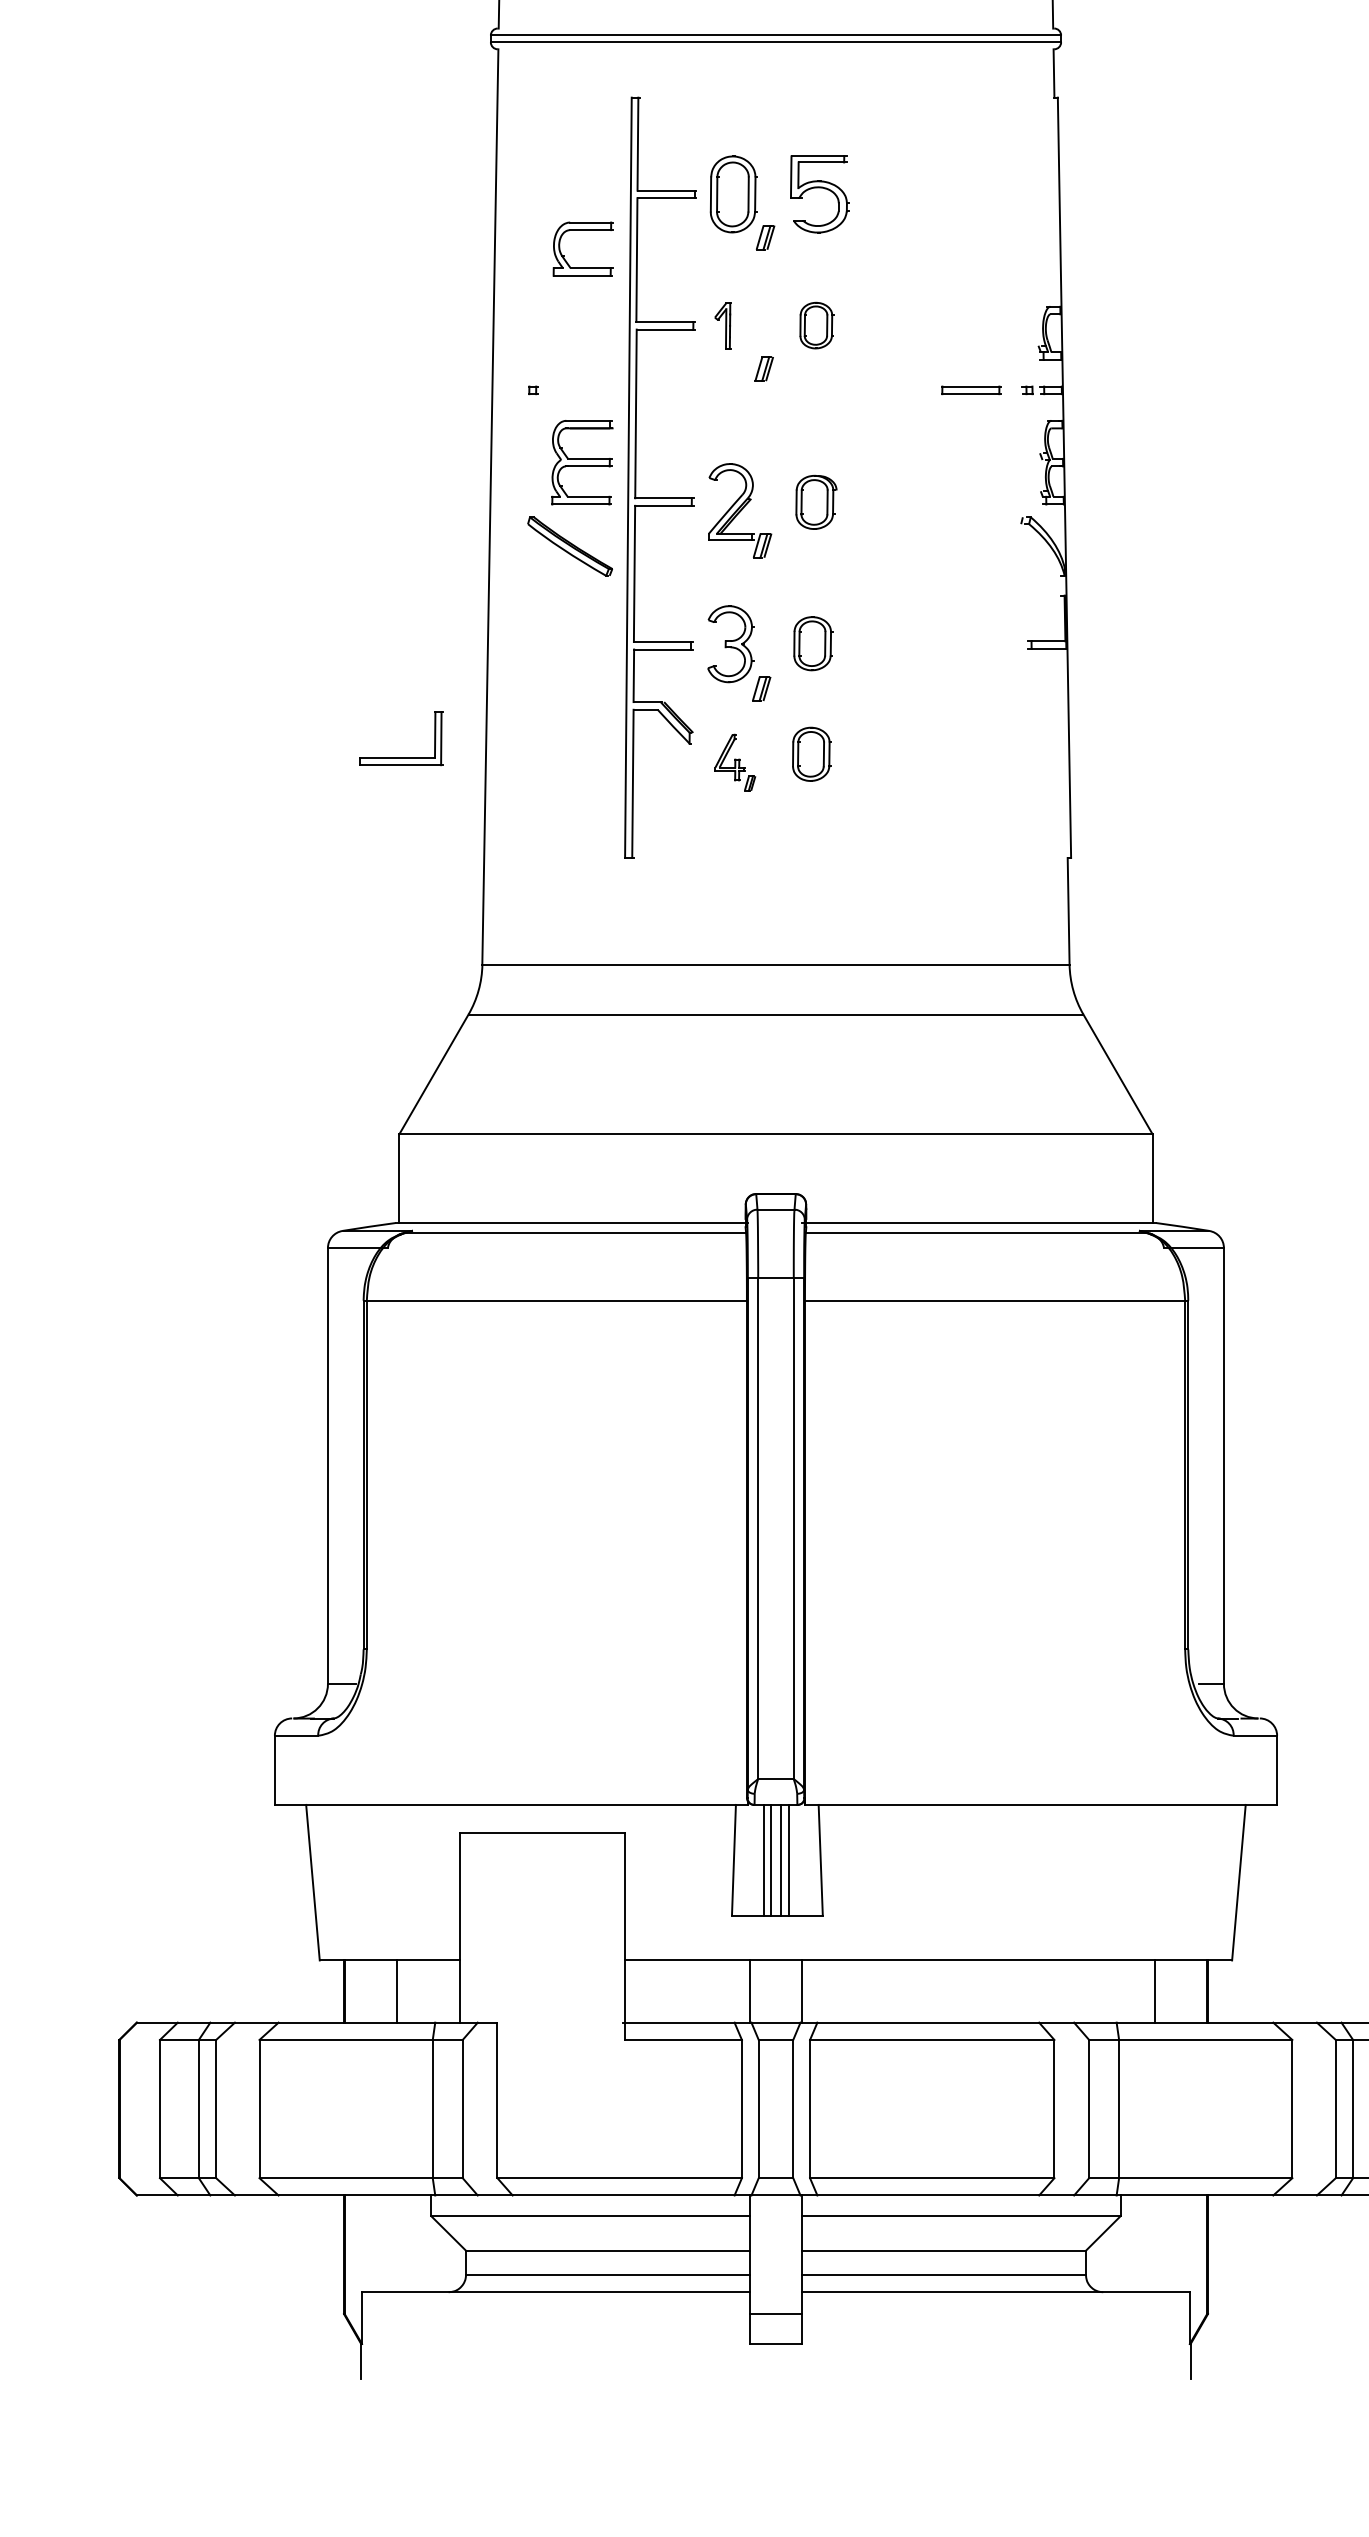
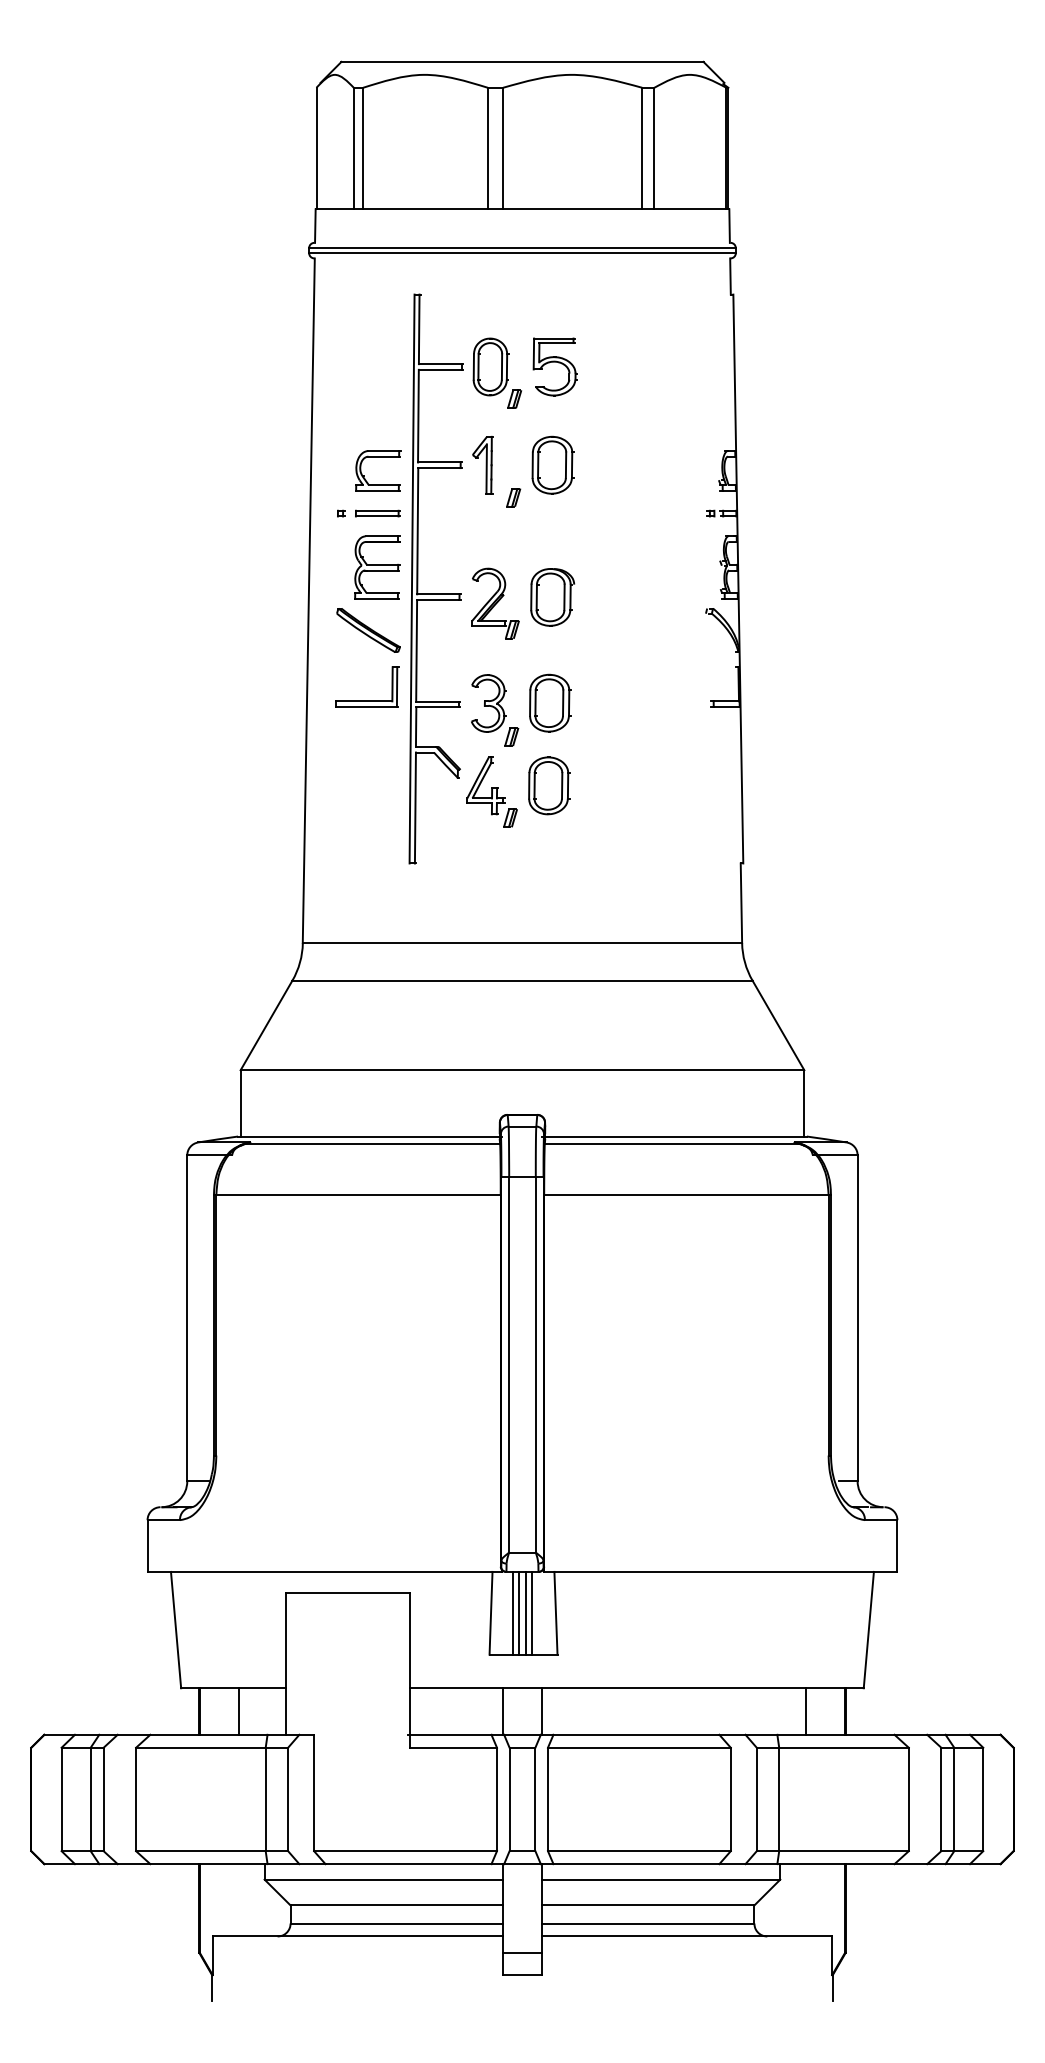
part: (583, 231) -> (378, 457), moved
part: (816, 324) -> (552, 464), size x1.67
part: (722, 326) -> (482, 465), size x1.67
part: (971, 390) -> (377, 513), moved
part: (816, 502) -> (552, 597), size x1.43
part: (813, 642) -> (550, 702), size x1.43
part: (812, 753) -> (549, 785), size x1.43
part: (401, 756) -> (367, 700), moved
part: (734, 761) -> (491, 791), size x1.67

